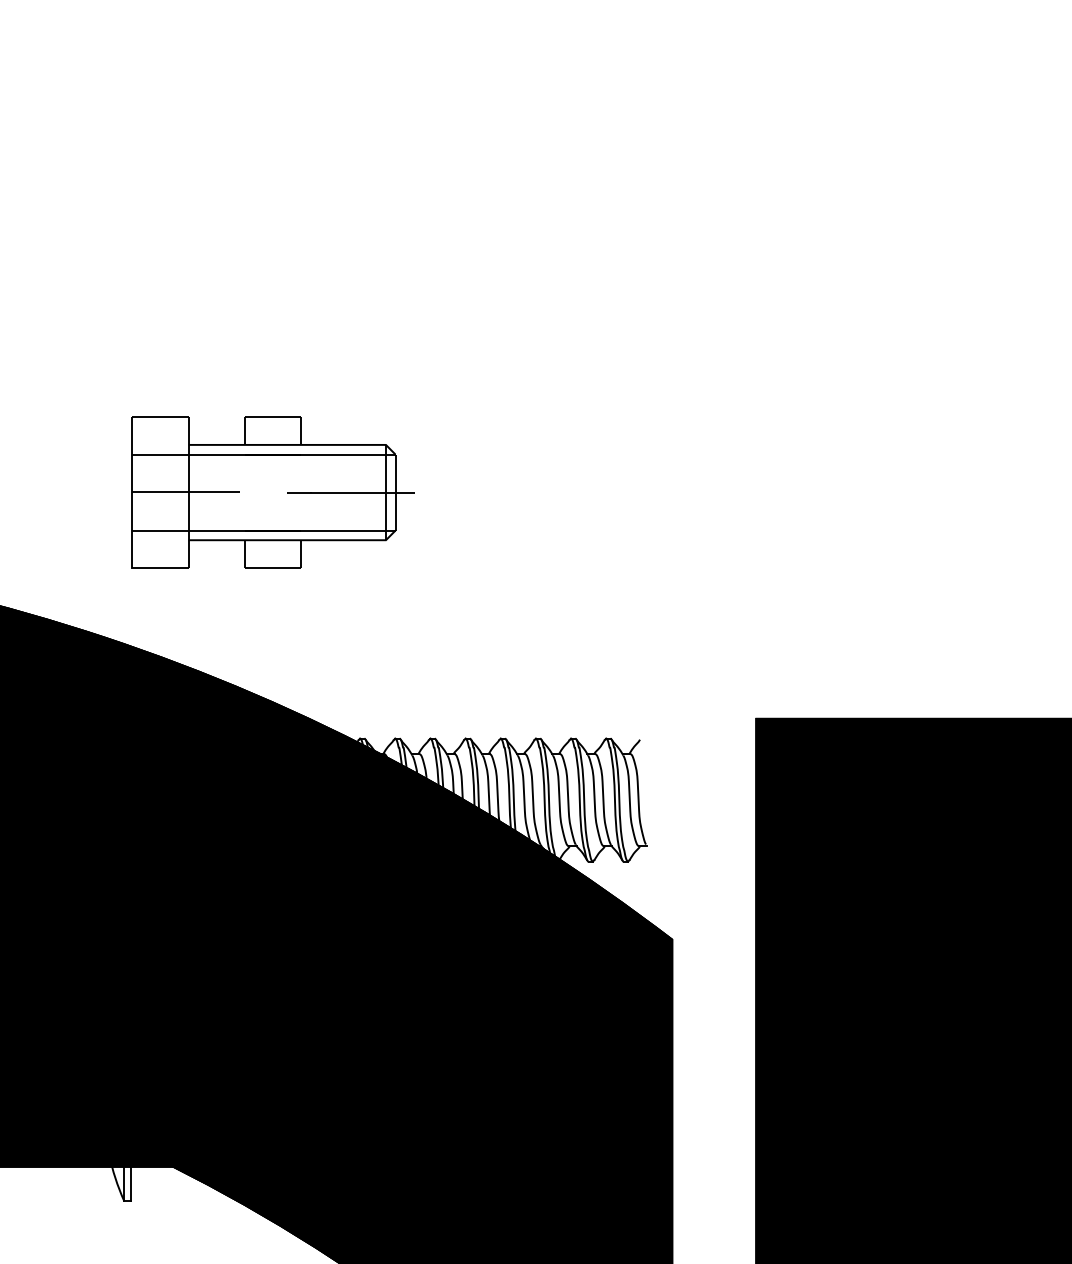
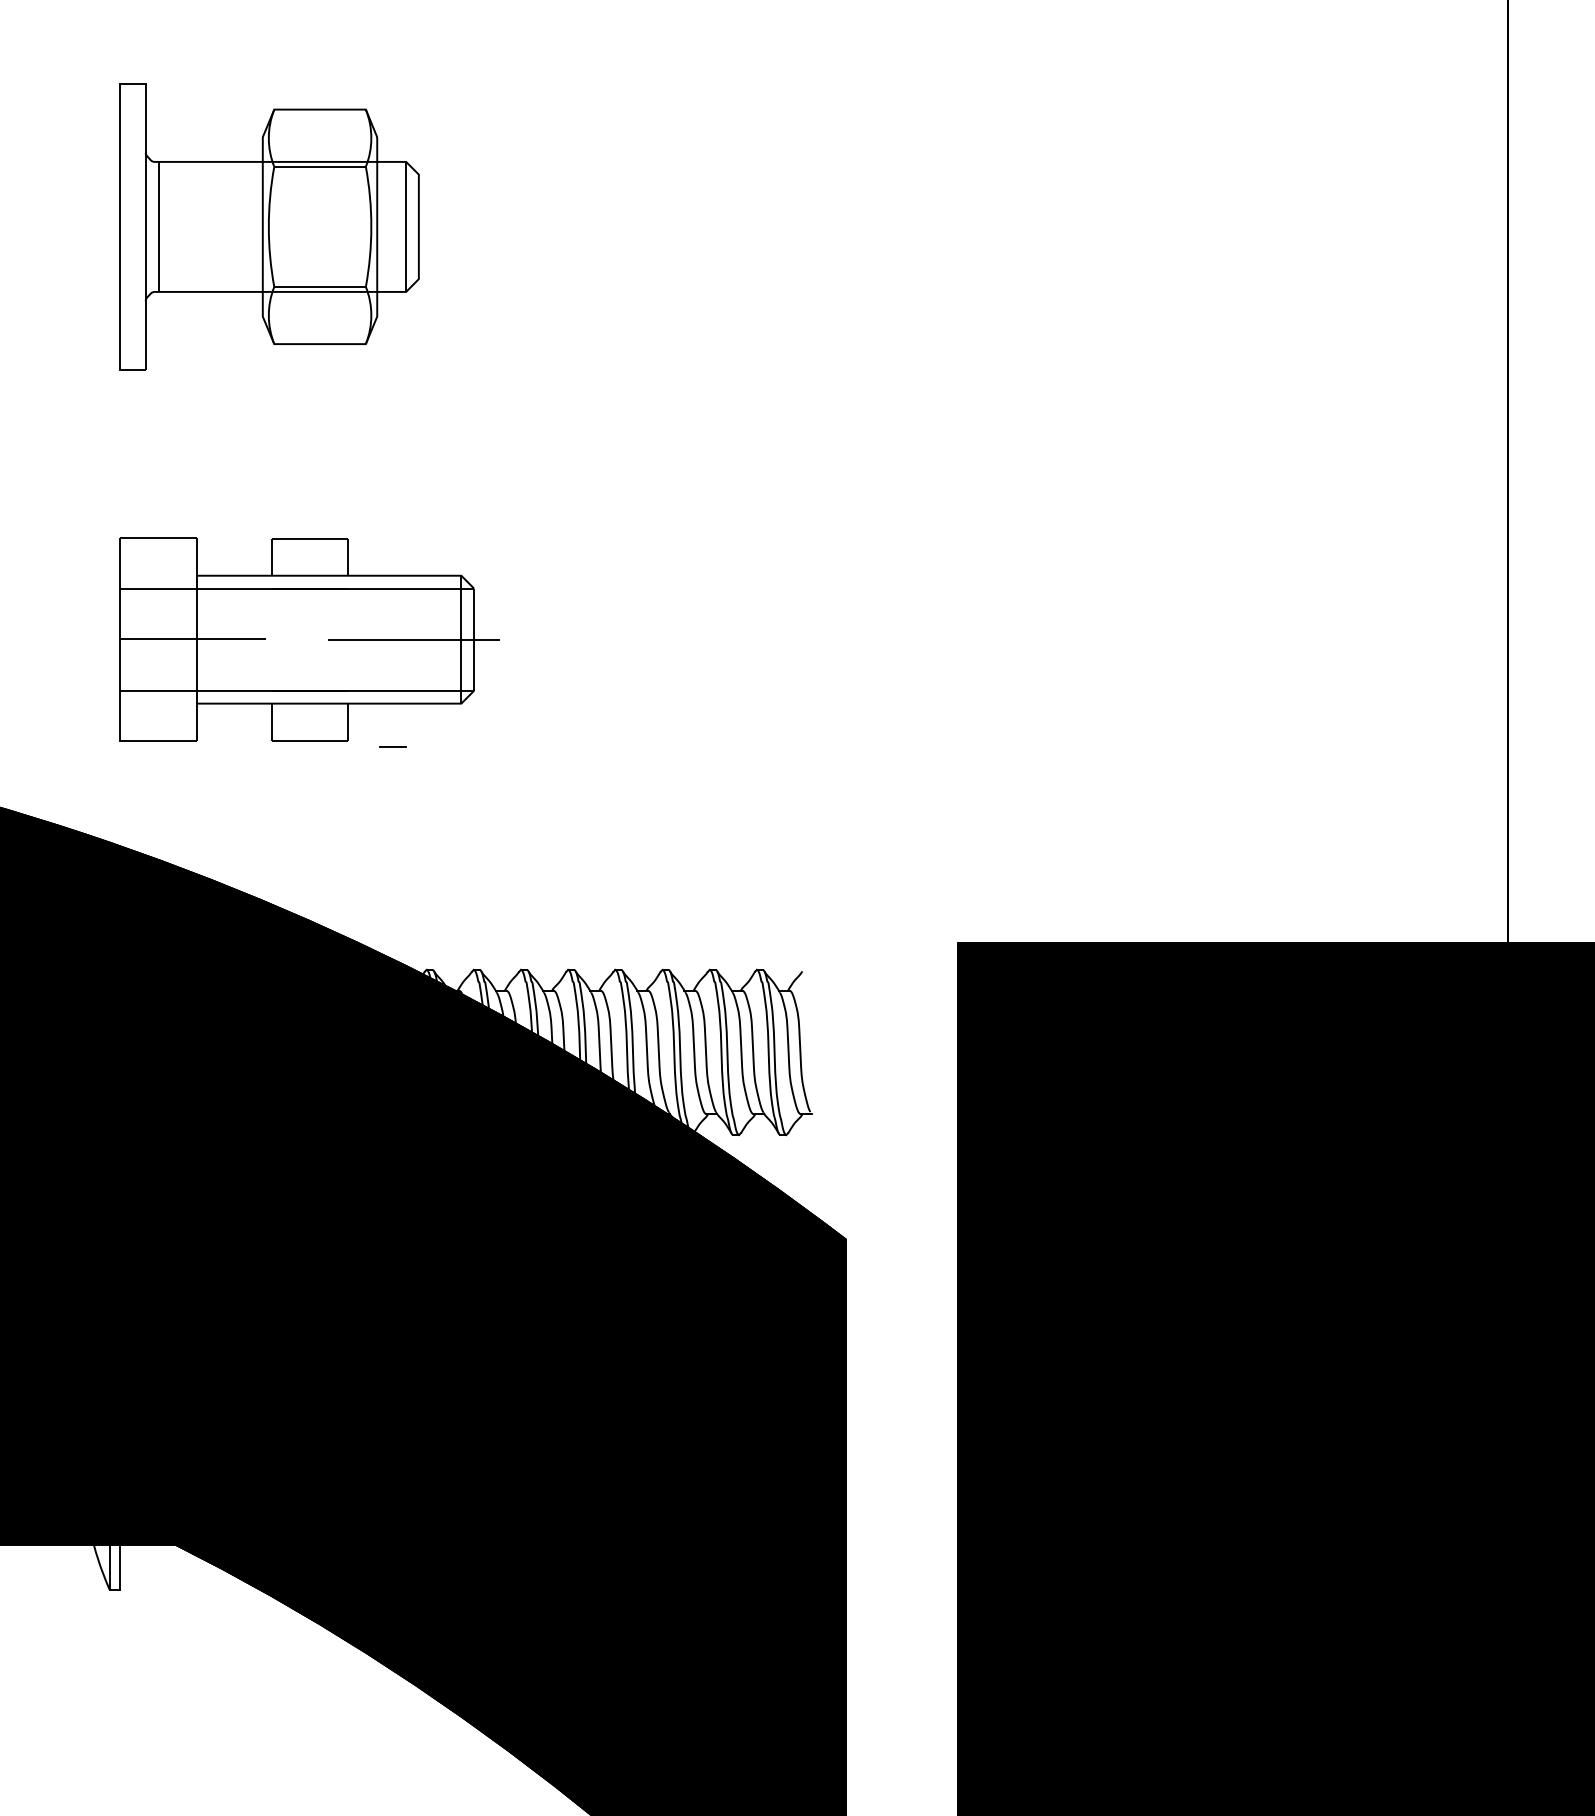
part: (243, 184) -> (269, 226), added
line: (334, 572) -> (392, 747), added

